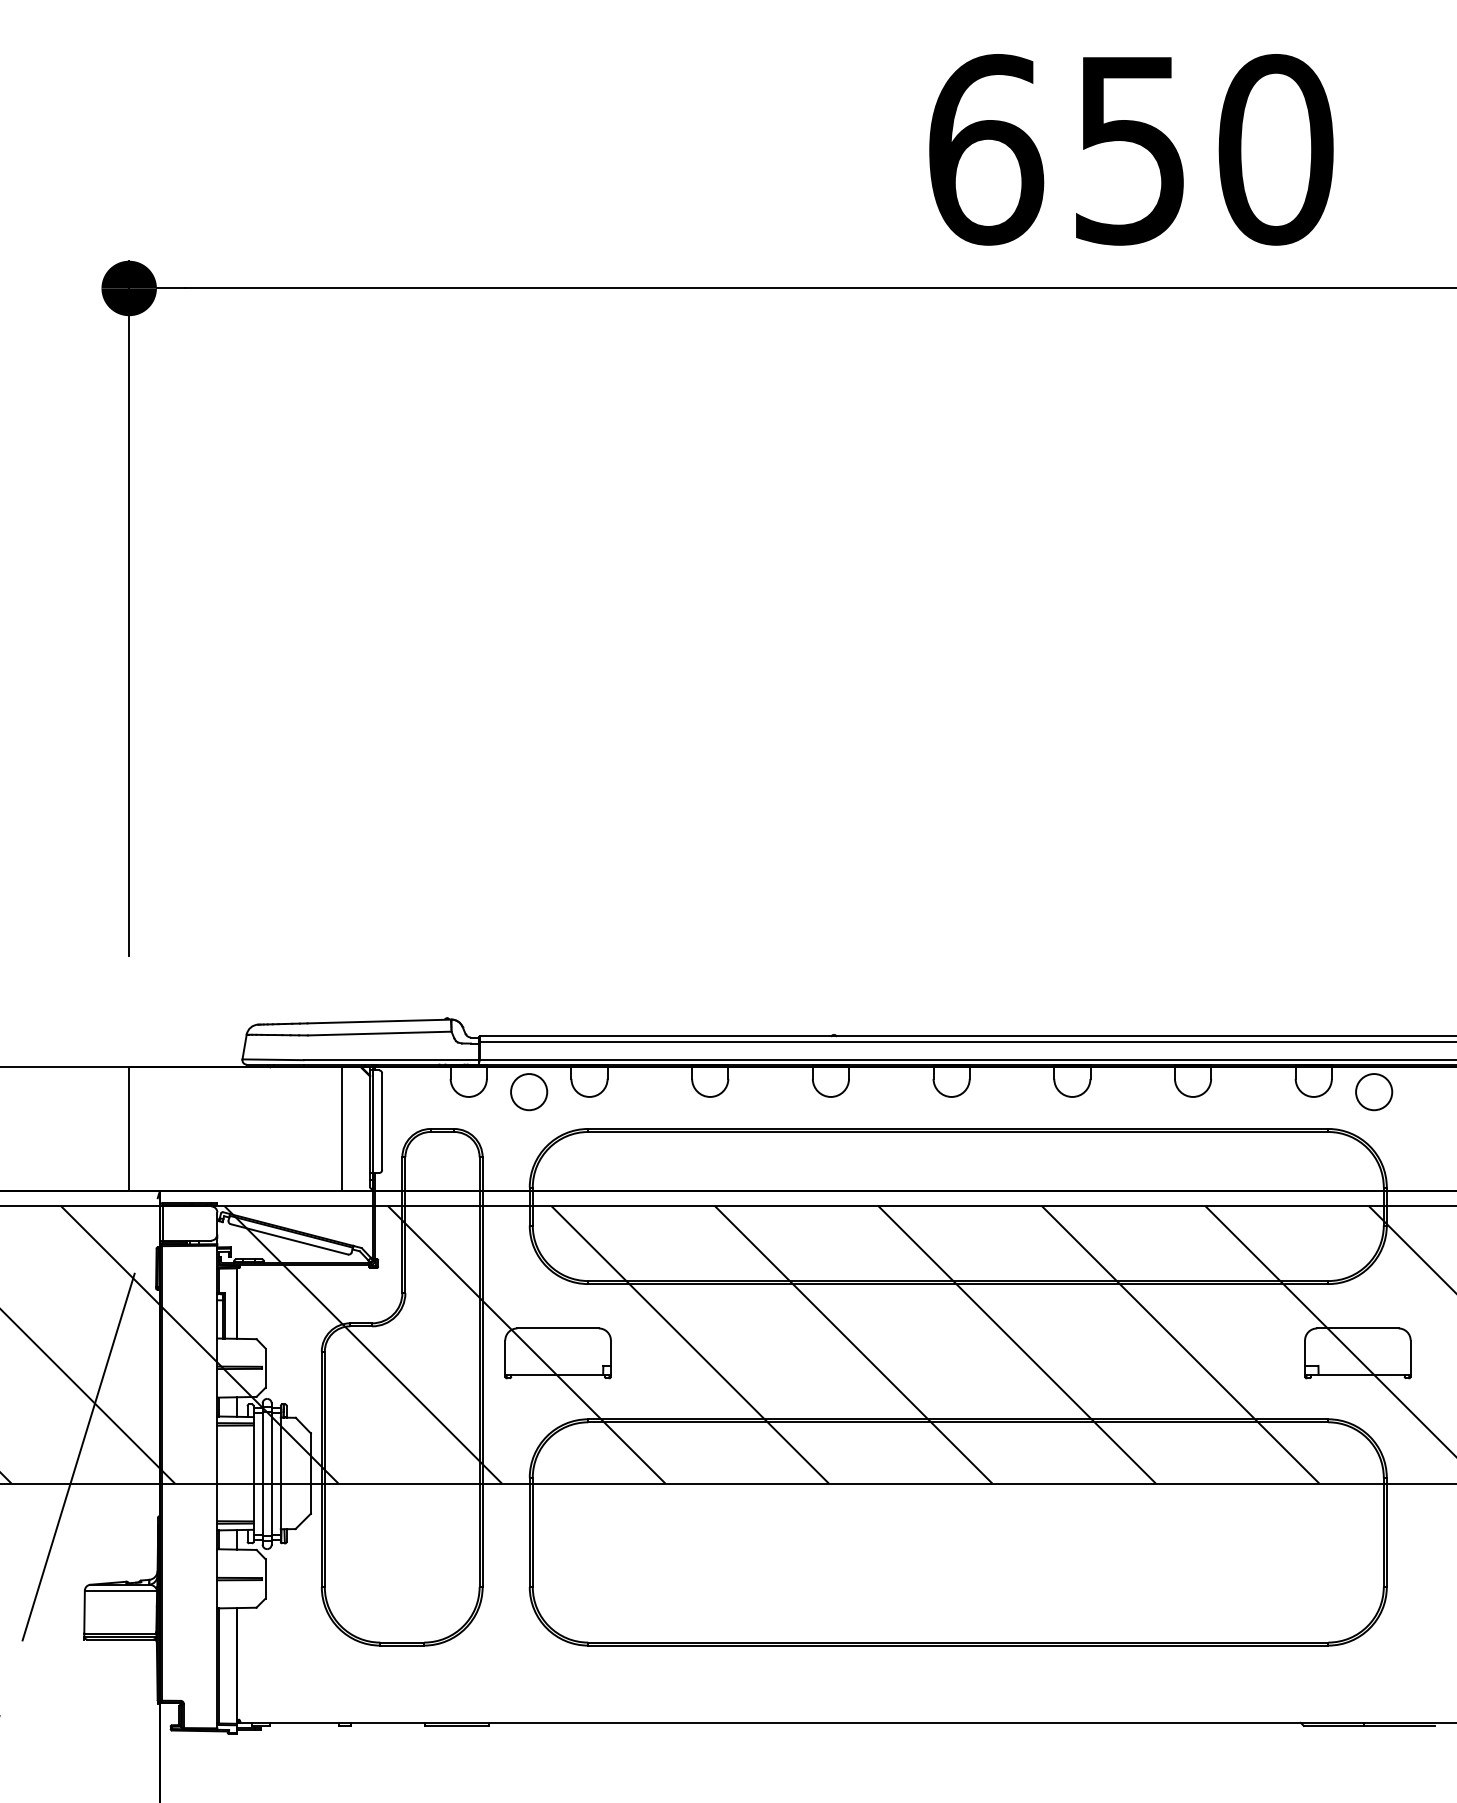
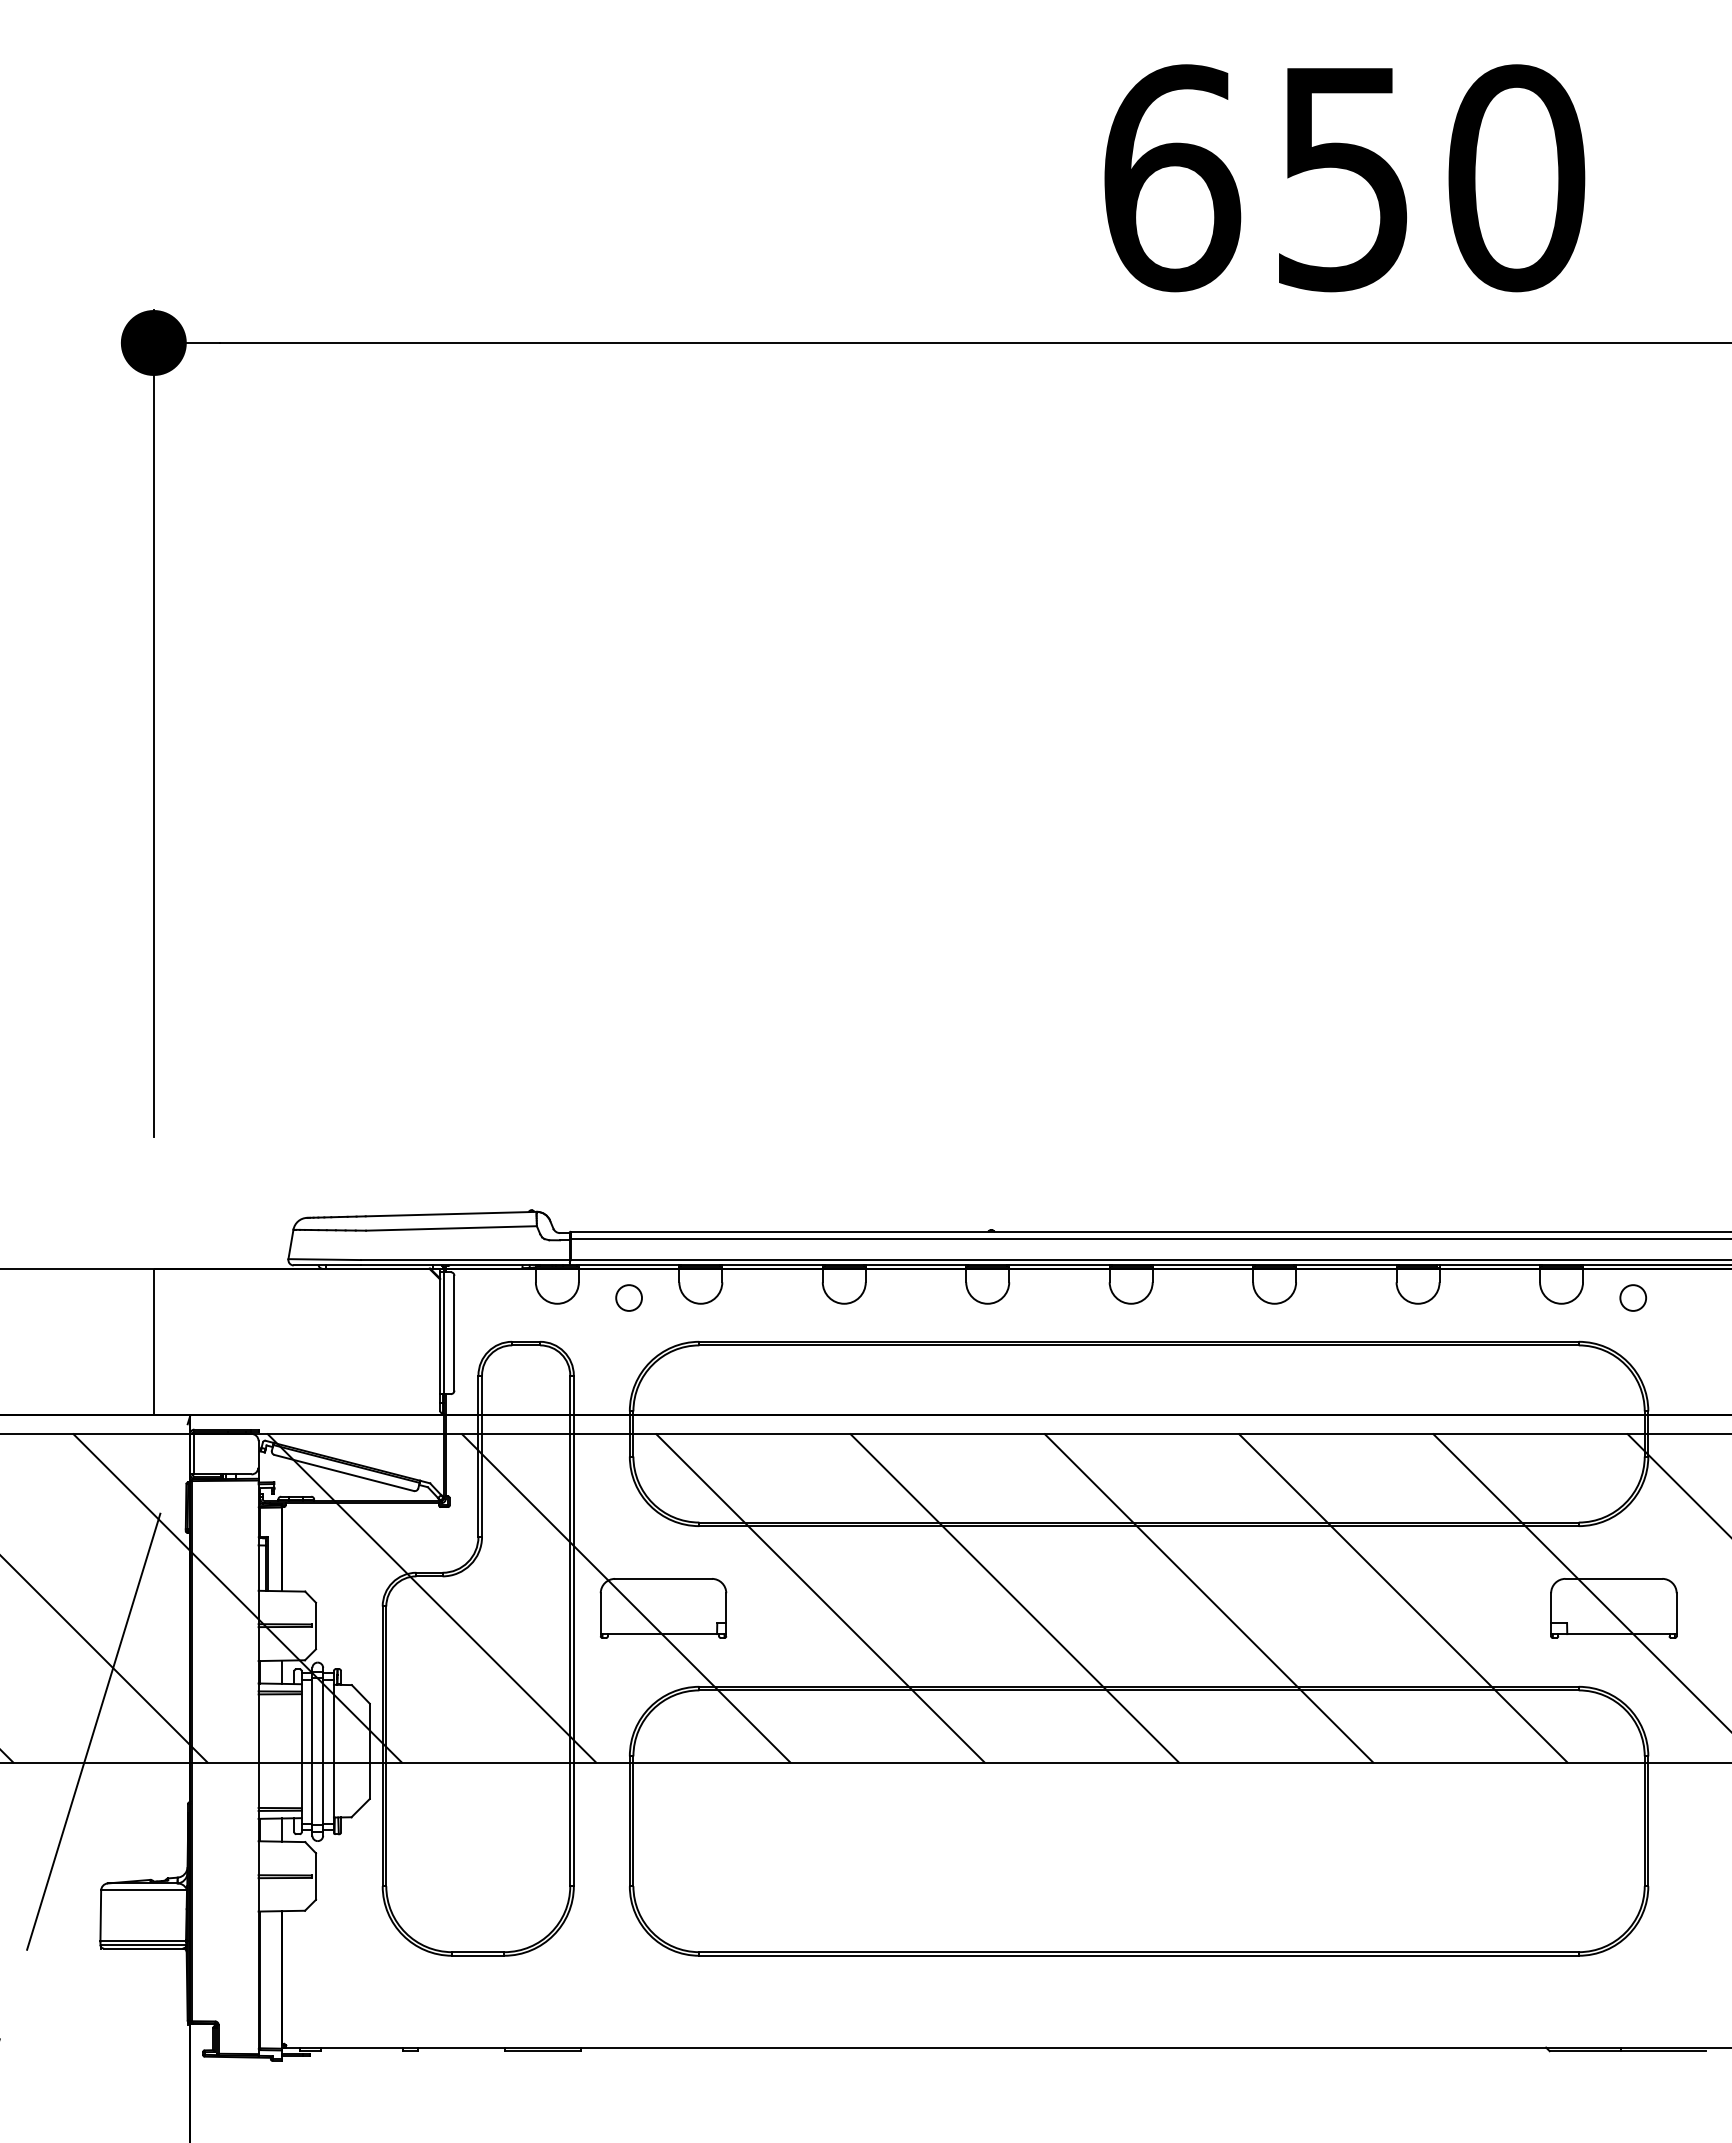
circle: (528, 1091) -> (628, 1297), size x0.6
circle: (1373, 1091) -> (1632, 1297), size x0.6
line: (341, 1128) -> (406, 1341), removed

